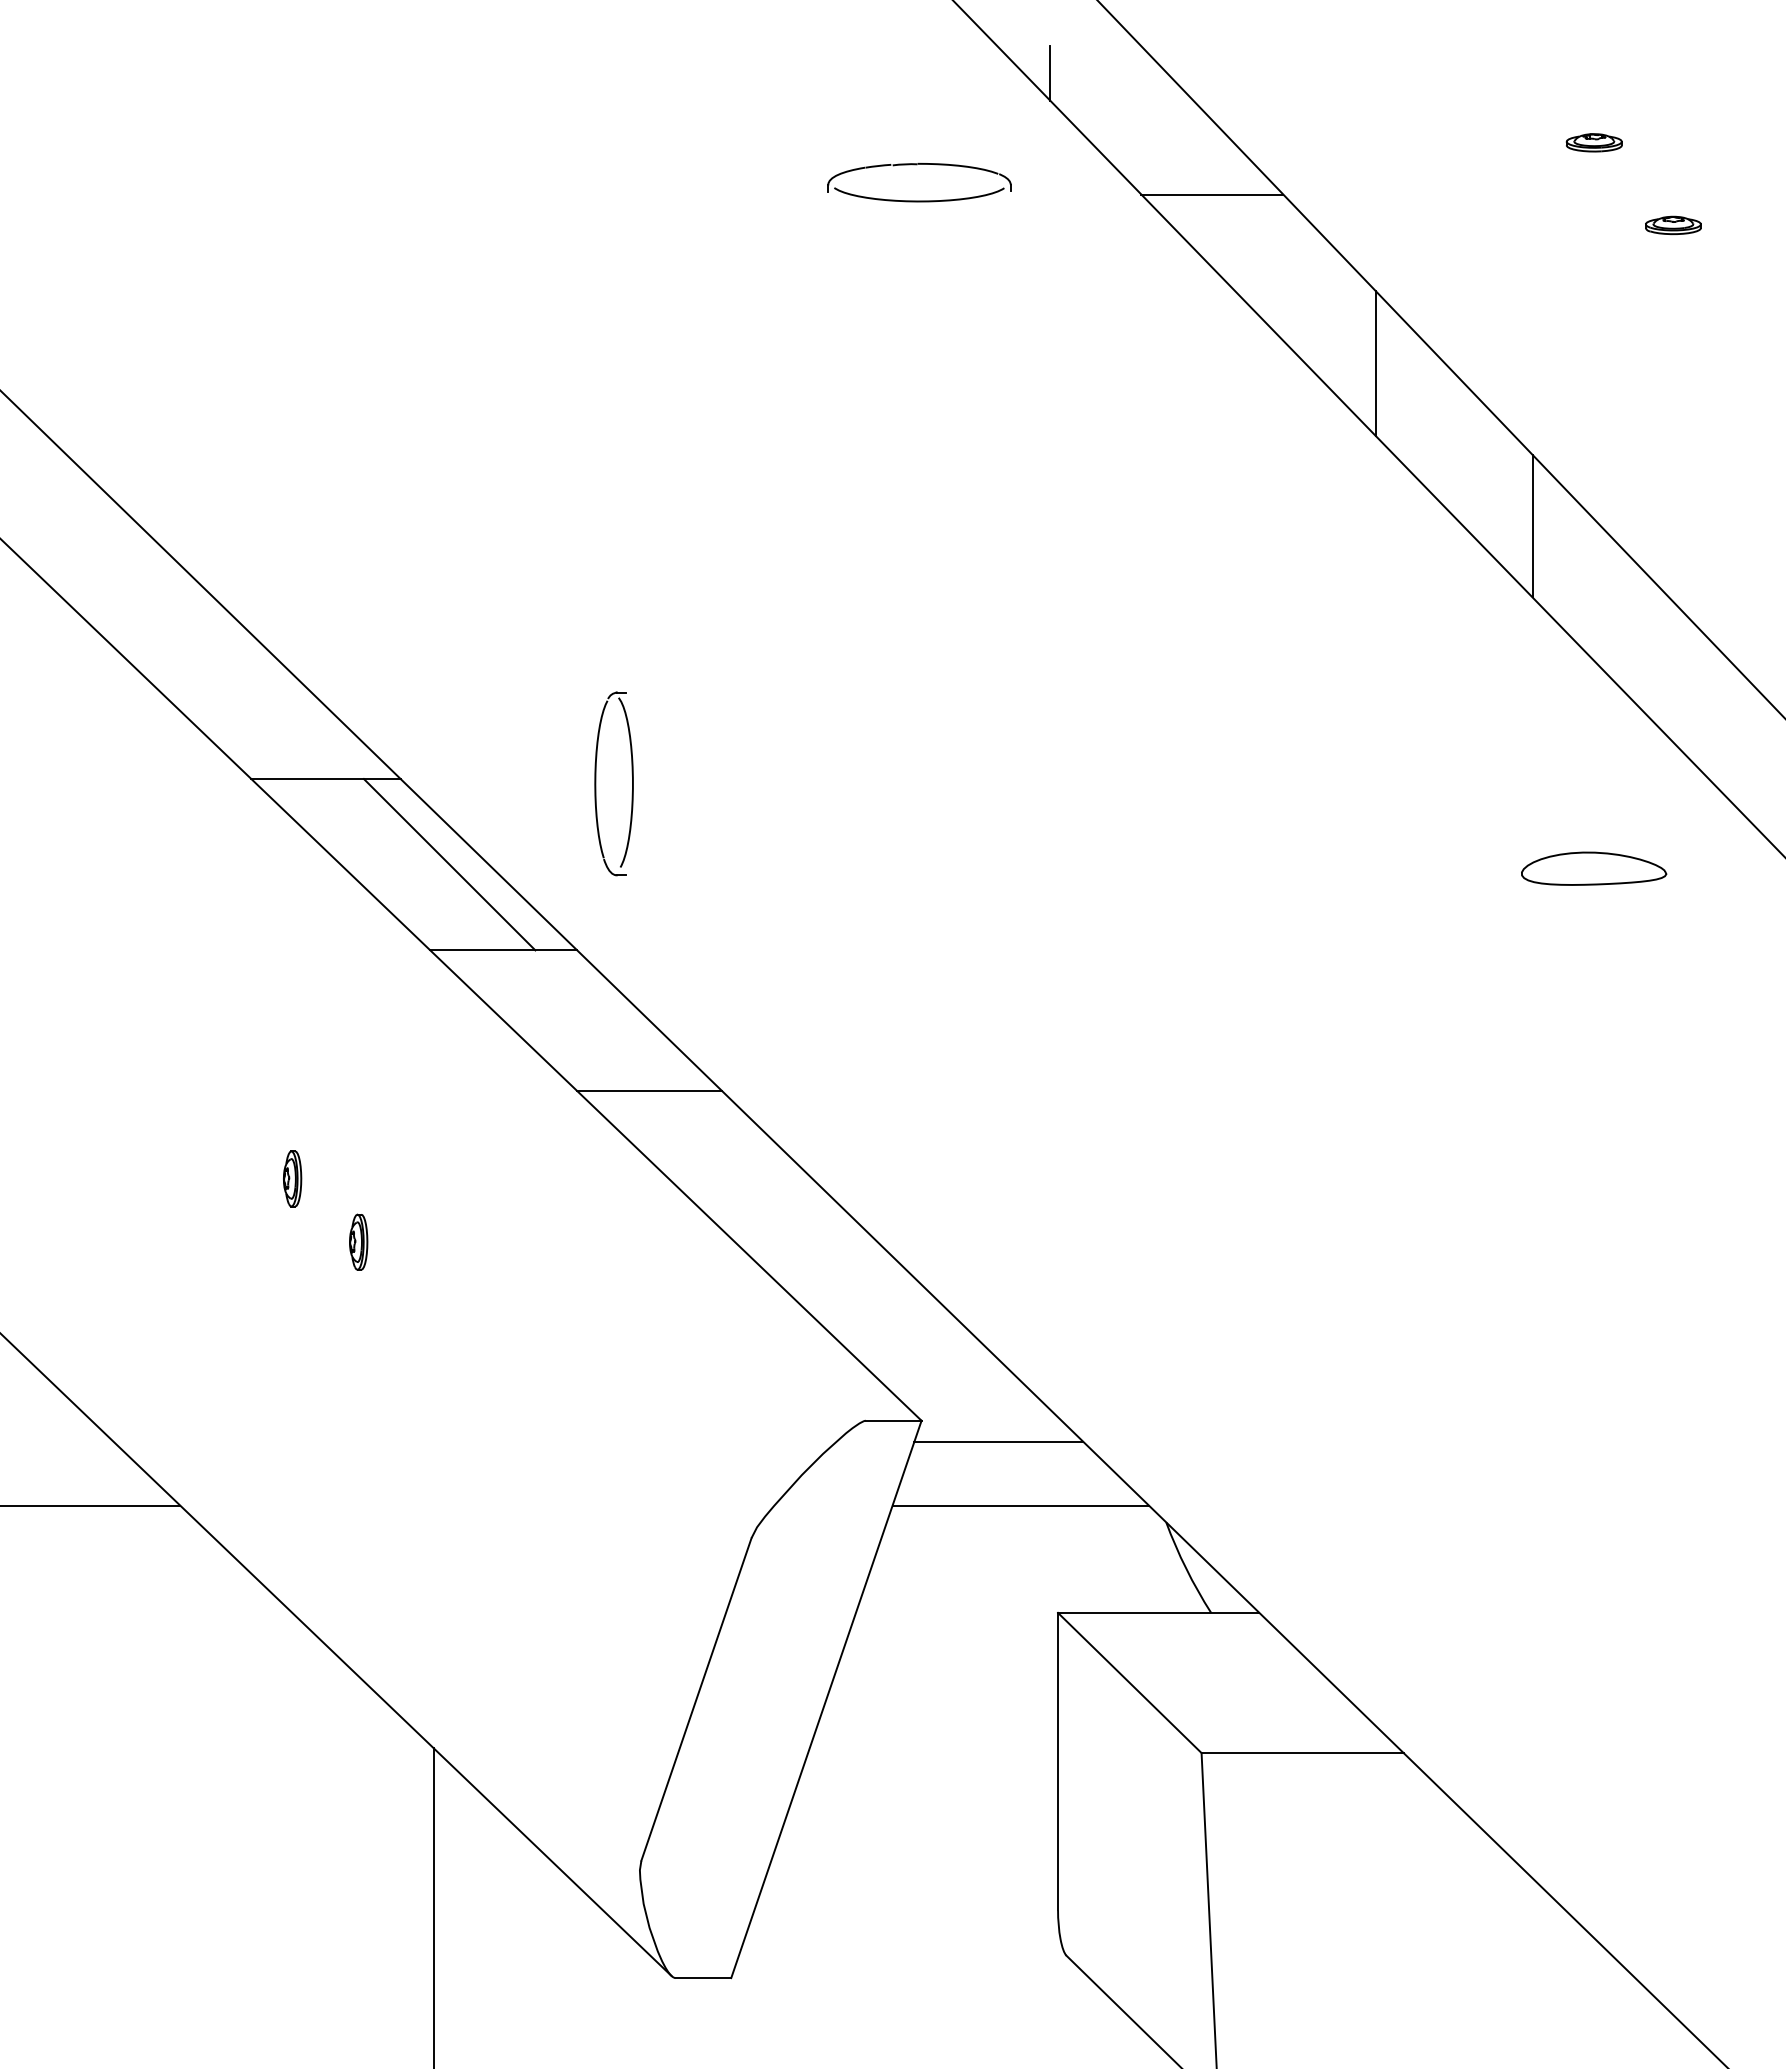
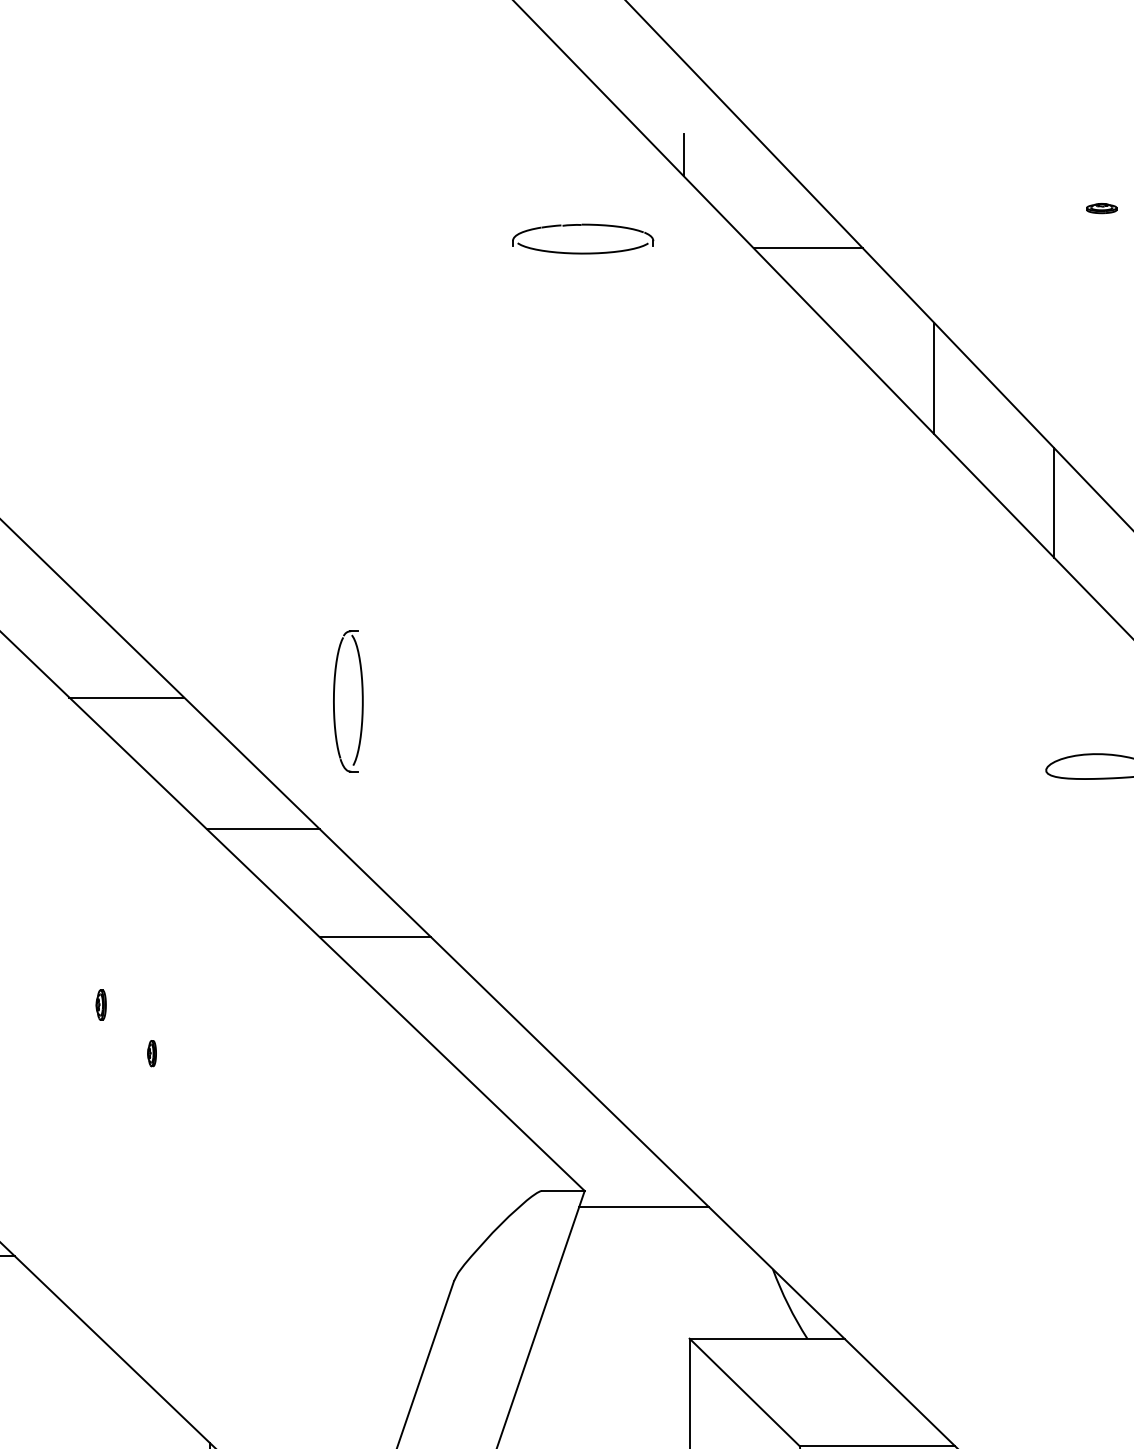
part: (1593, 142) -> (1101, 208), size x0.7
line: (449, 864) -> (221, 763), removed
part: (292, 1178) -> (101, 1004), size x0.7
part: (358, 1241) -> (151, 1053), size x0.6
line: (1020, 1505) -> (660, 1256), removed

